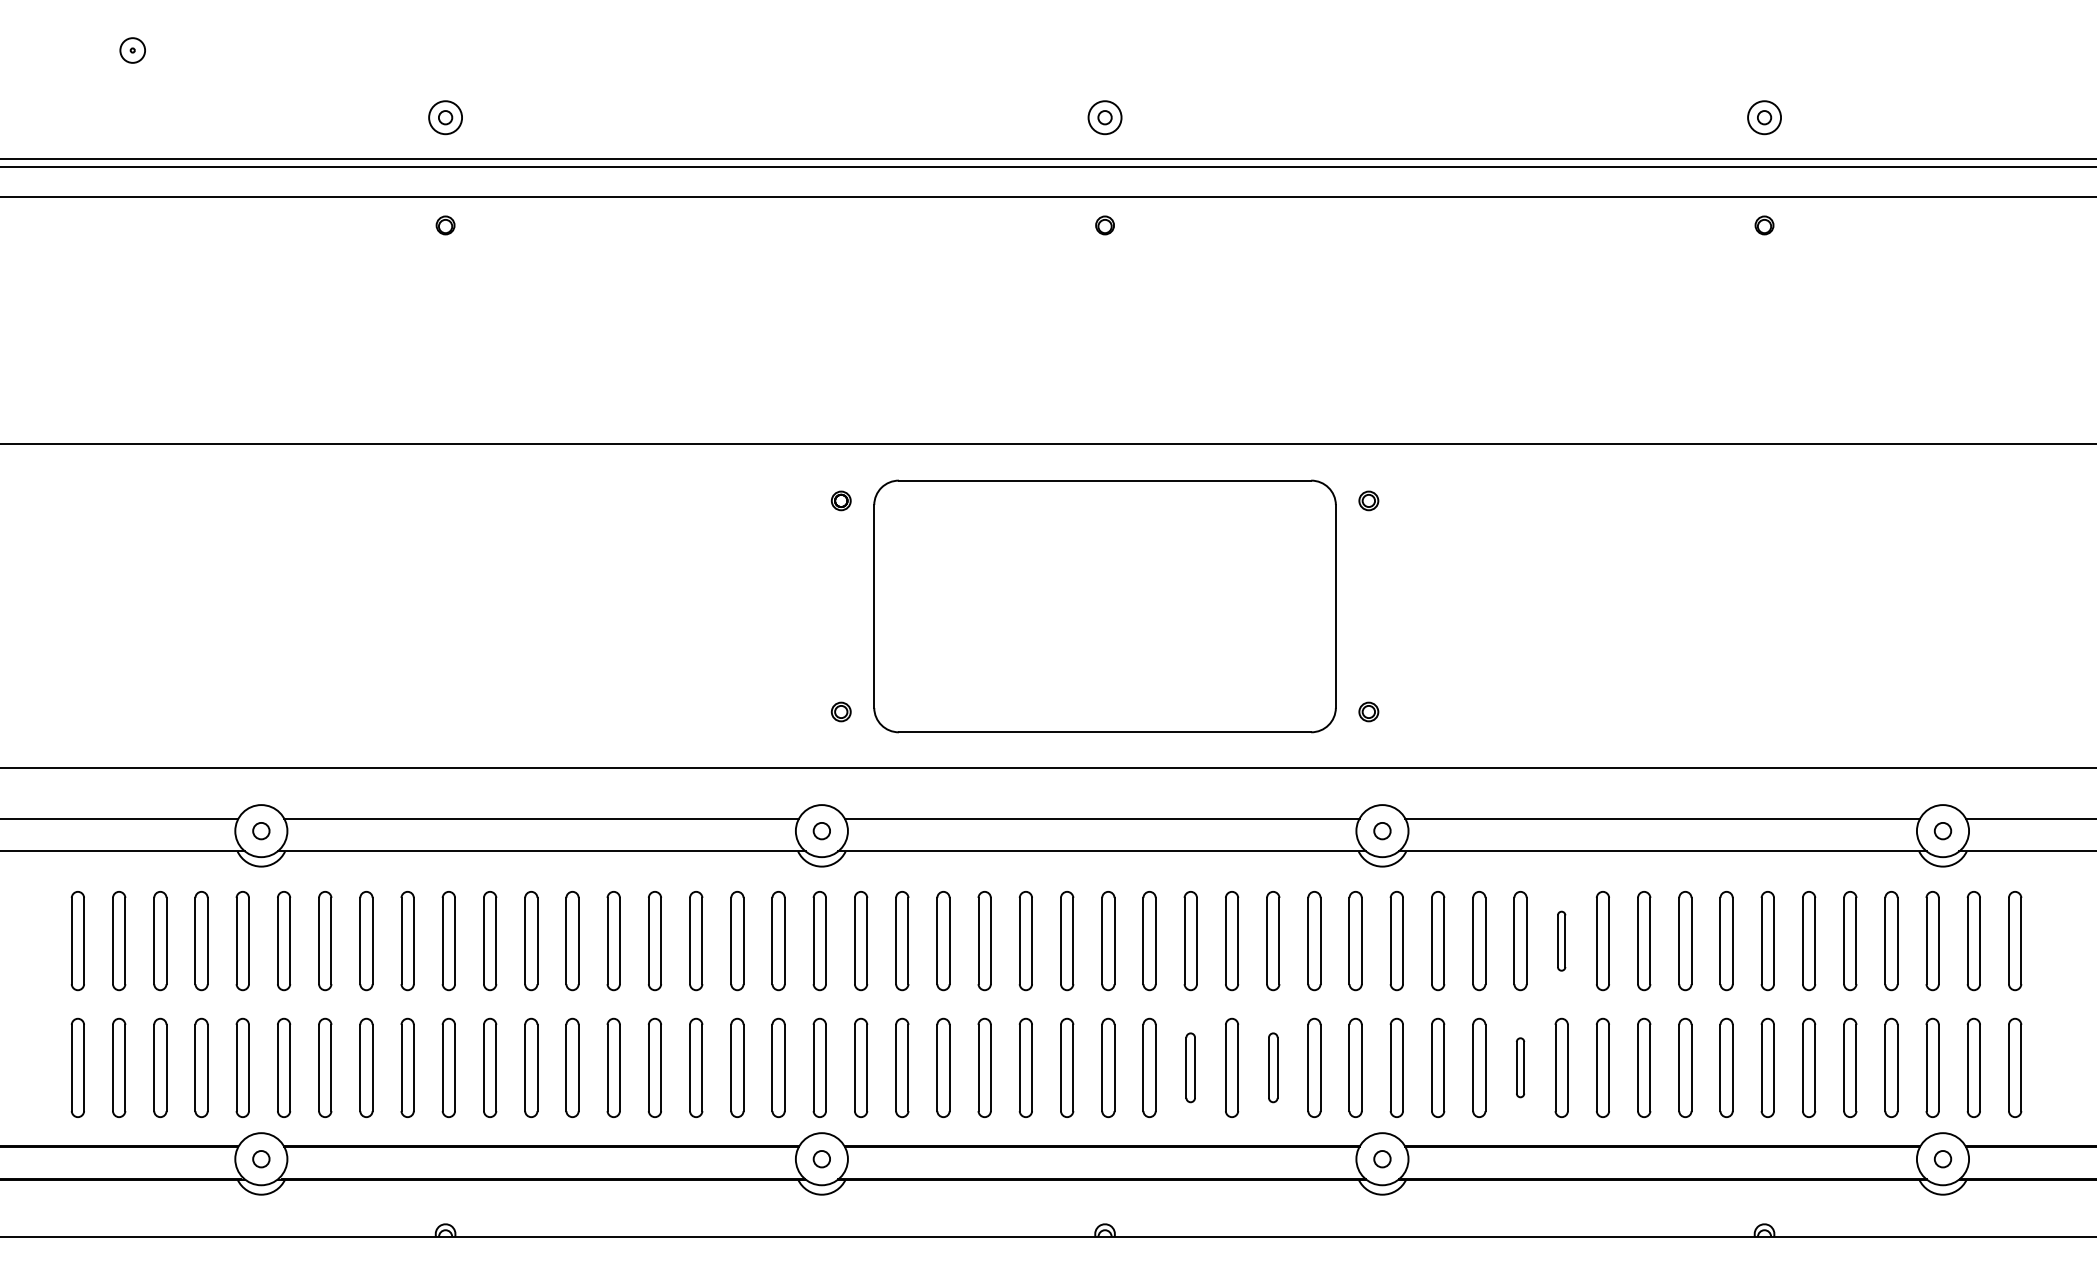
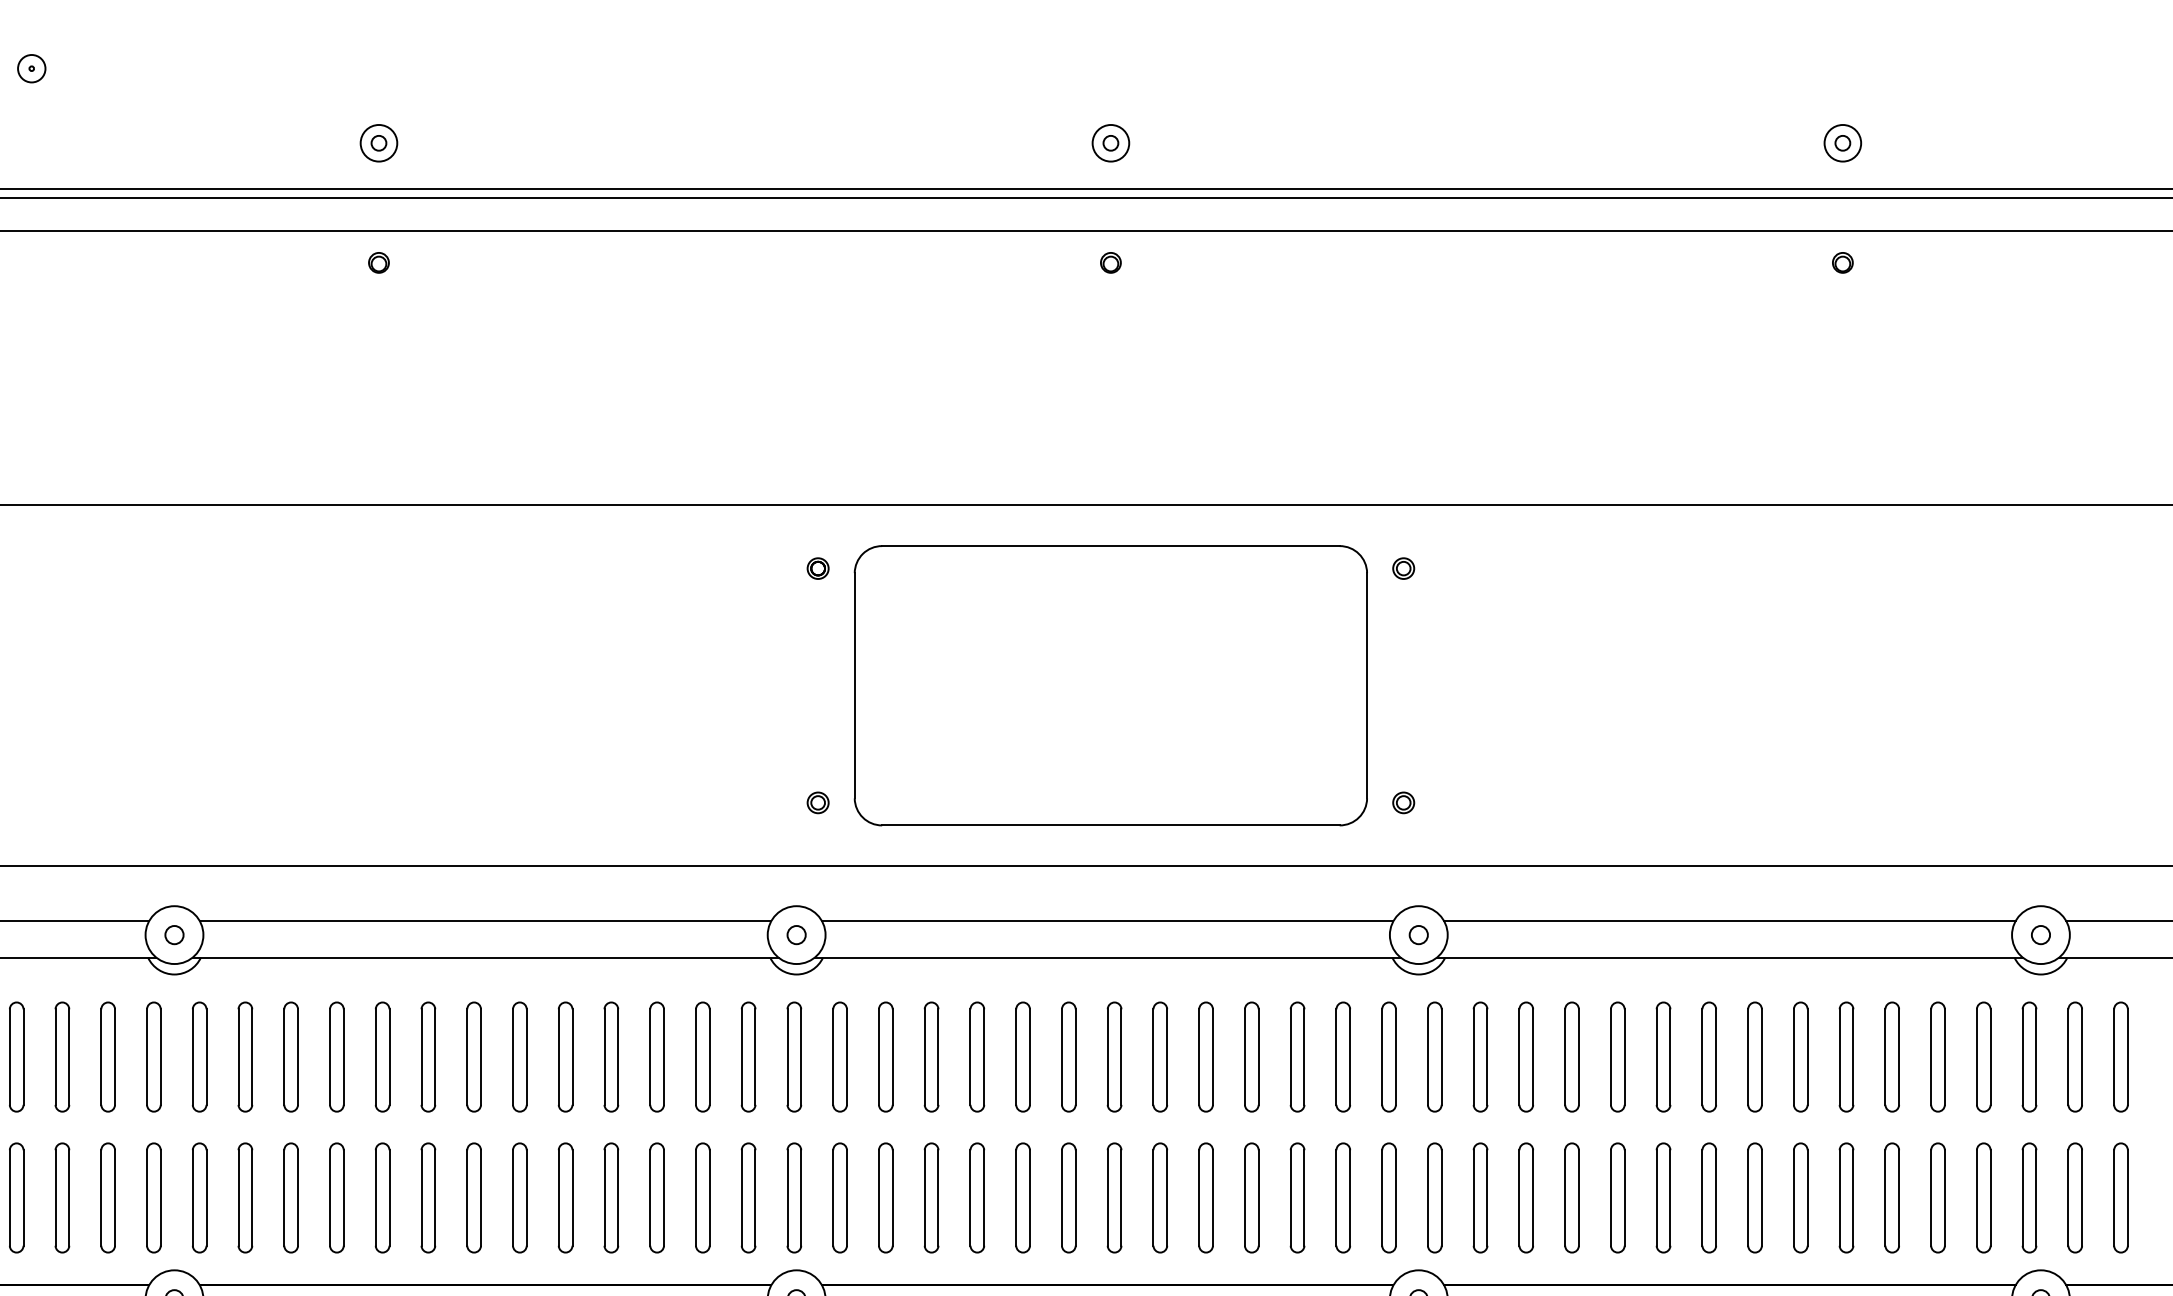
part: (1561, 941) -> (1617, 1057), size x1.67
part: (1190, 1067) -> (1205, 1197), size x1.43
part: (1273, 1067) -> (1297, 1197), size x1.43
part: (1520, 1067) -> (1572, 1197), size x1.67

